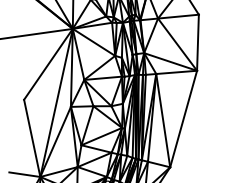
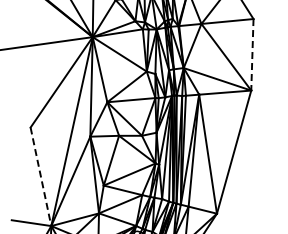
line: (198, 42) -> (252, 54), solid -> dashed
line: (32, 138) -> (41, 177), solid -> dashed

